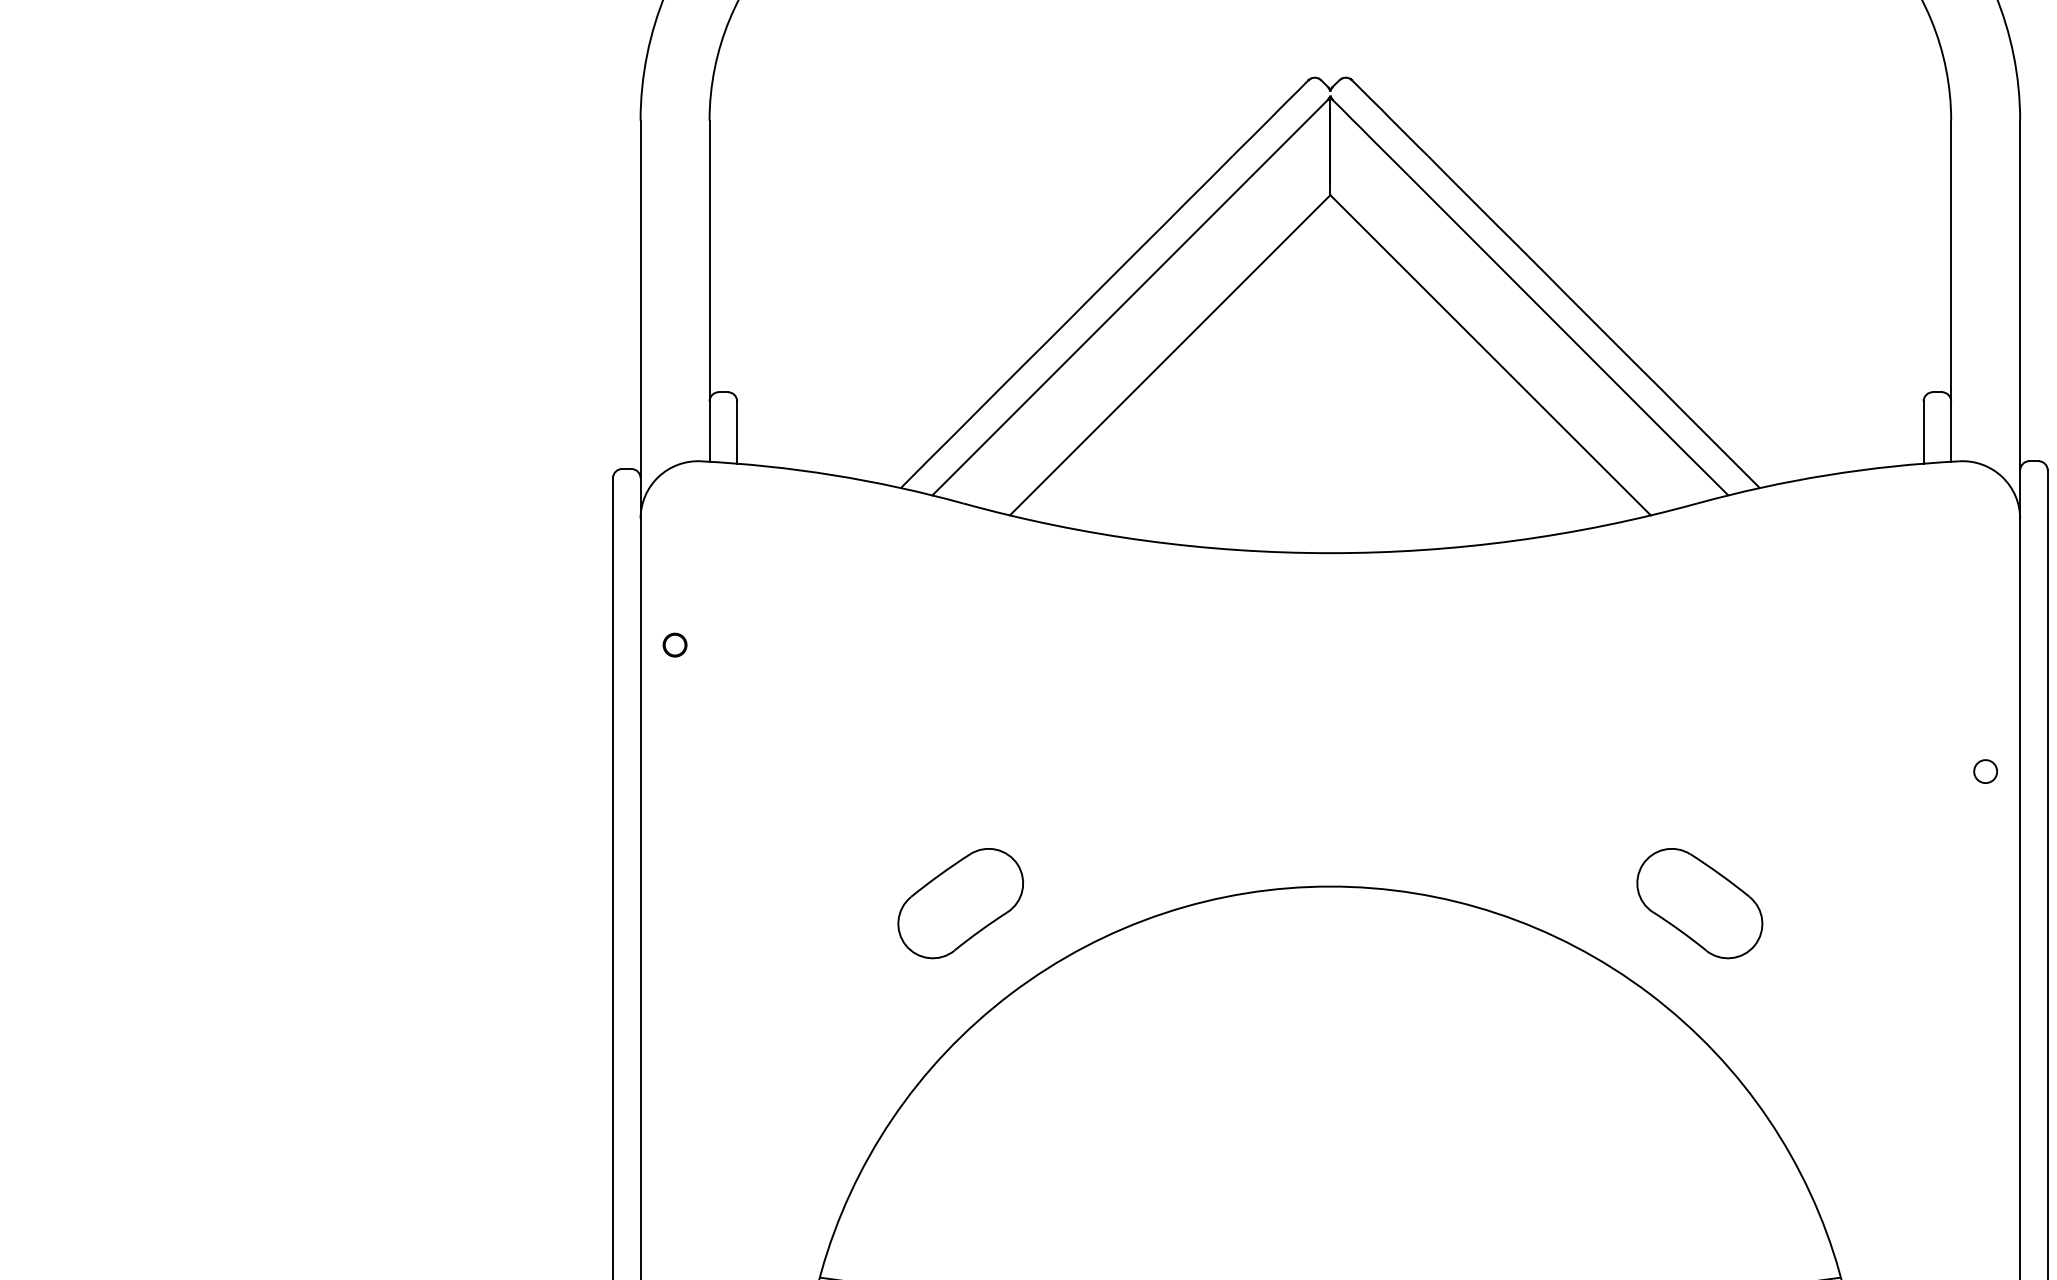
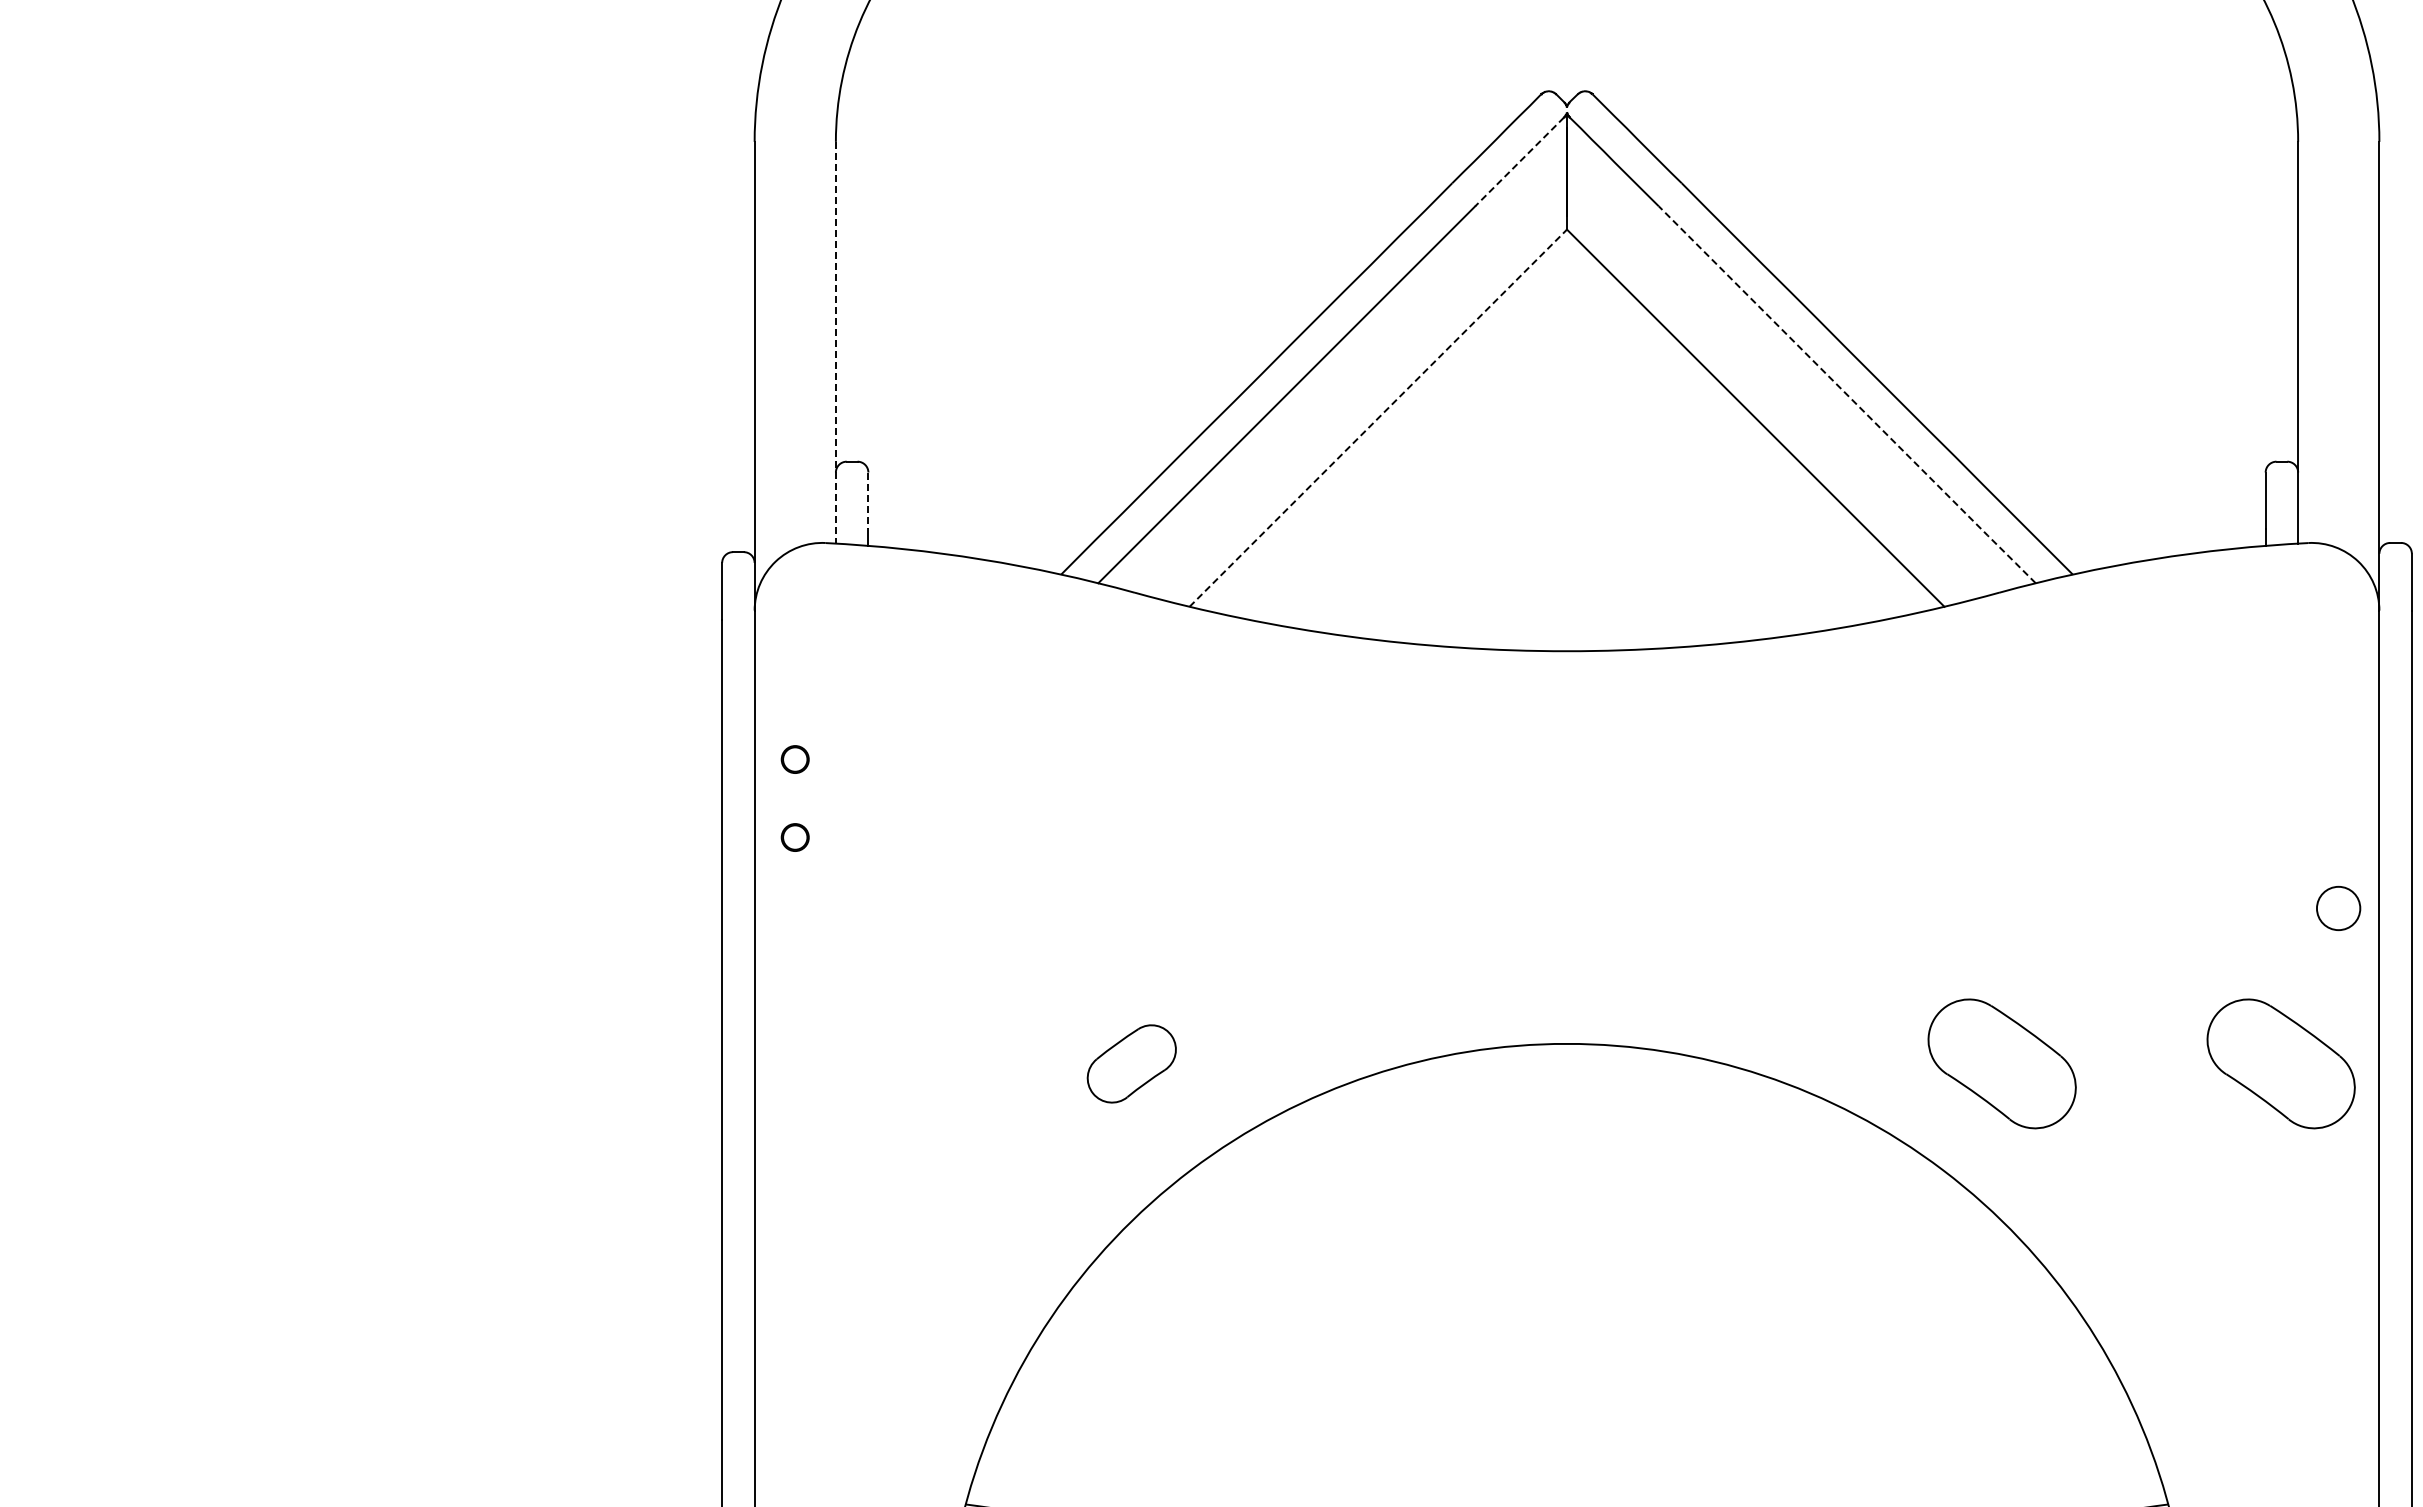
line: (1290, 137) -> (1519, 161), solid -> dashed
line: (709, 291) -> (835, 342), solid -> dashed
line: (1569, 336) -> (1848, 395), solid -> dashed
line: (1170, 355) -> (1378, 418), solid -> dashed
line: (737, 426) -> (868, 501), solid -> dashed
circle: (674, 711) -> (794, 837), added
circle: (1985, 771) -> (2338, 908), size x1.6
part: (960, 903) -> (1131, 1063), size x0.6
part: (1936, 903) -> (2280, 1063), added

